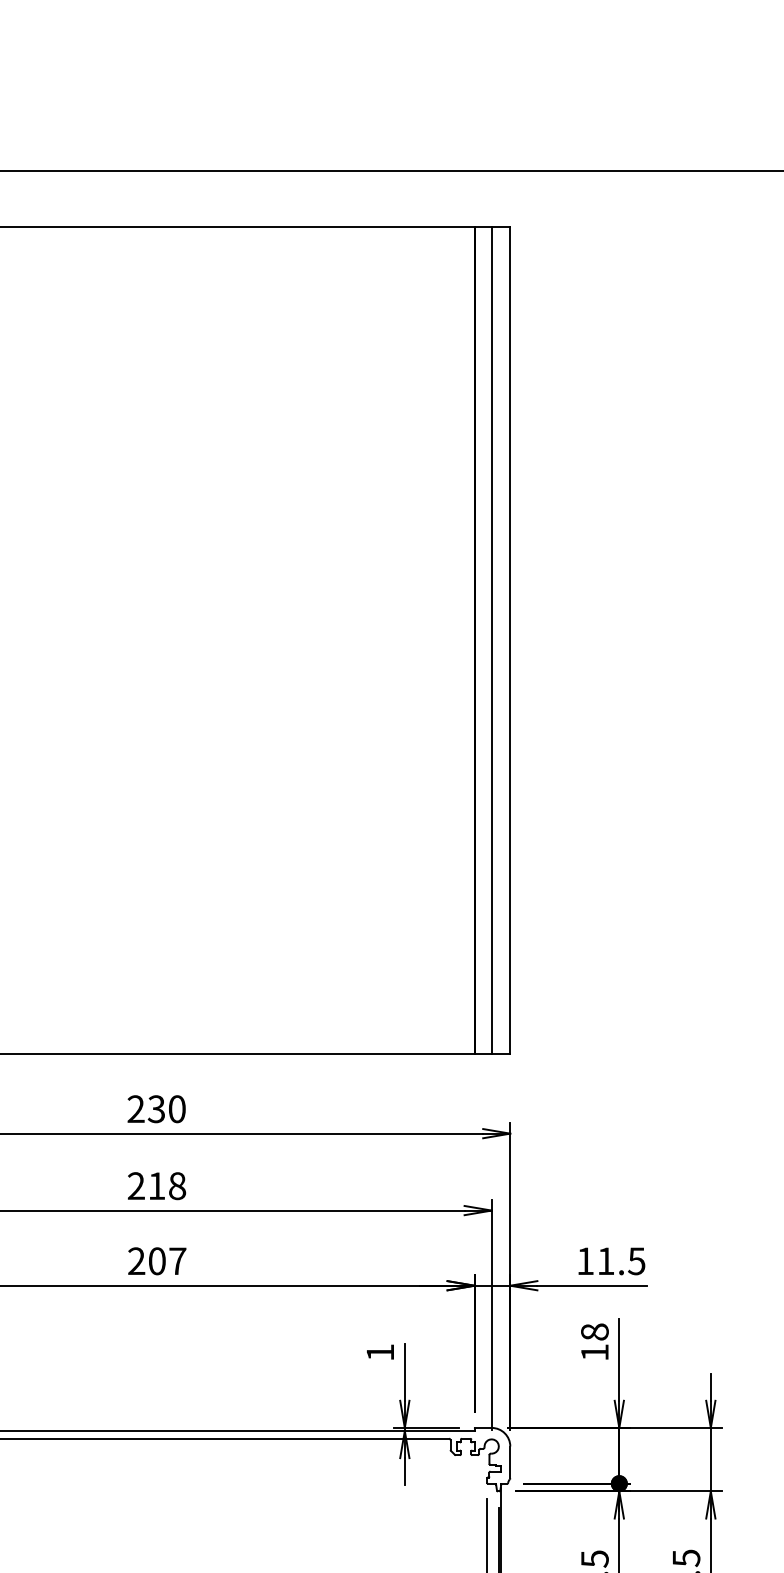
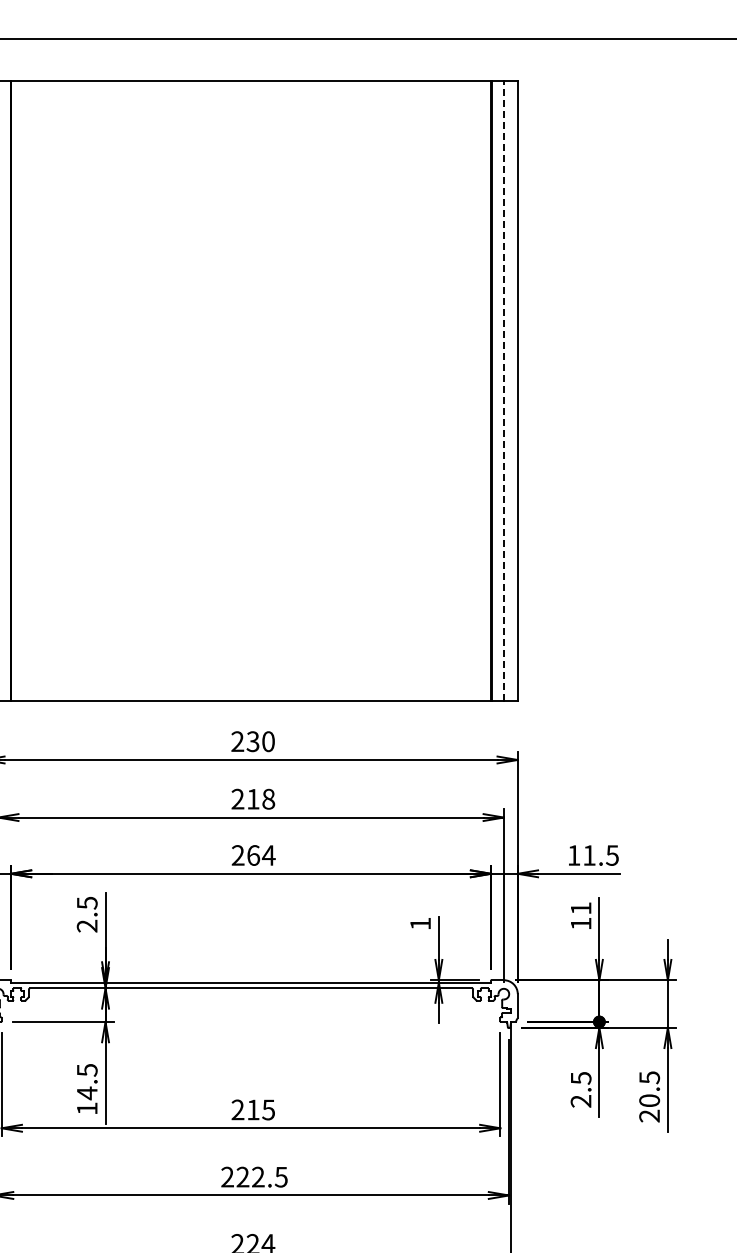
line: (491, 639) -> (503, 390), solid -> dashed
text: (167, 1261) -> (261, 855), 207 -> 264
text: (594, 1332) -> (580, 908), 18 -> 11

